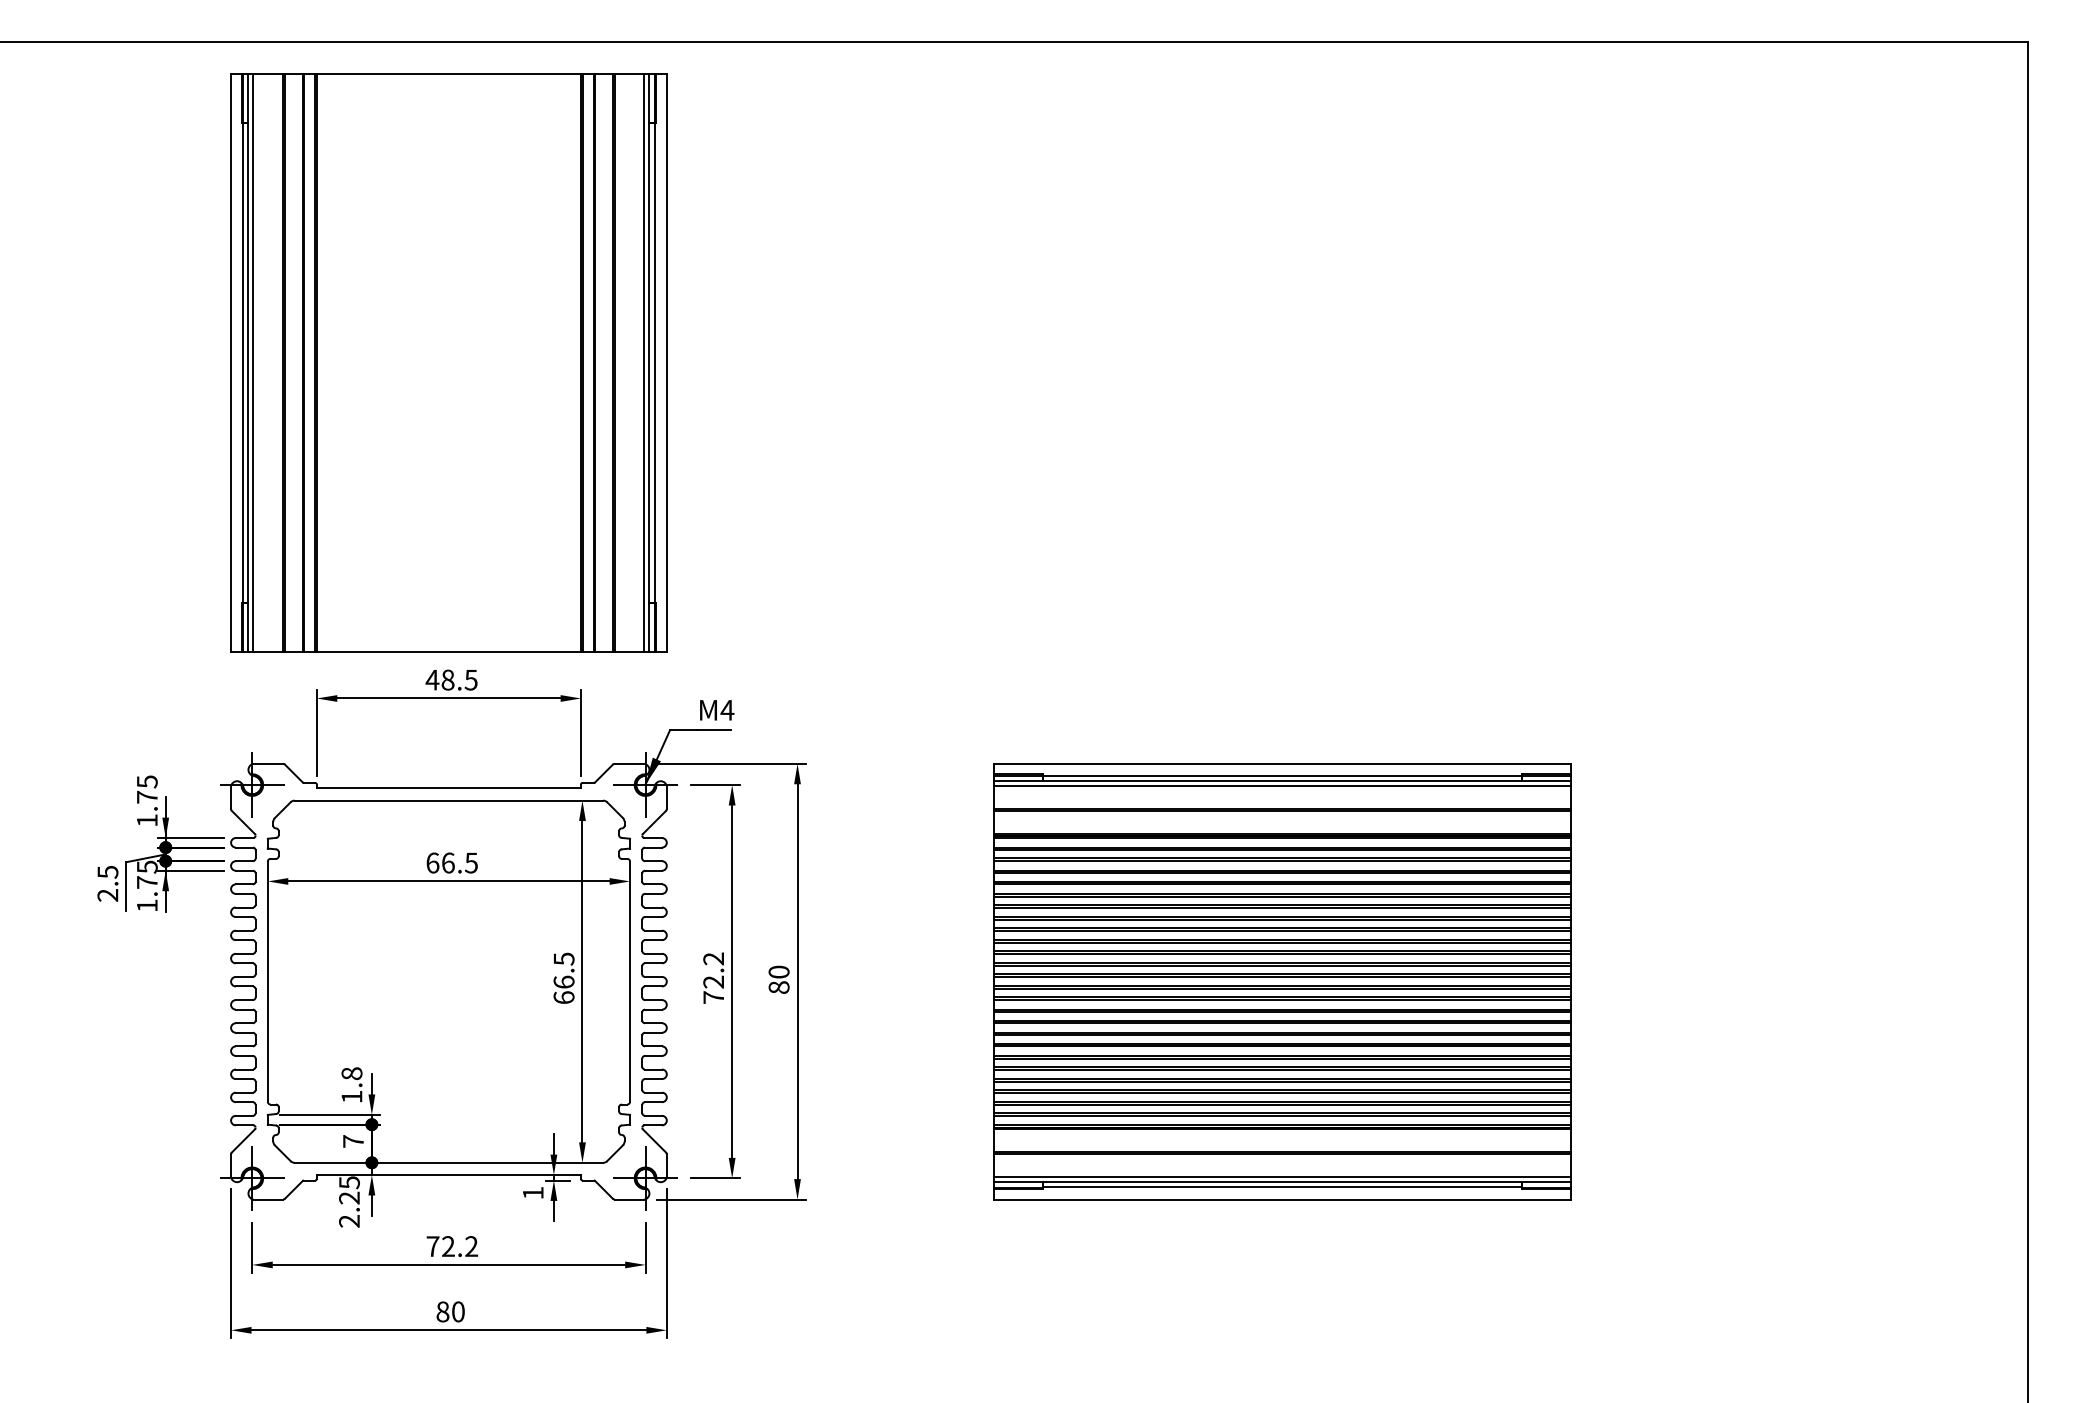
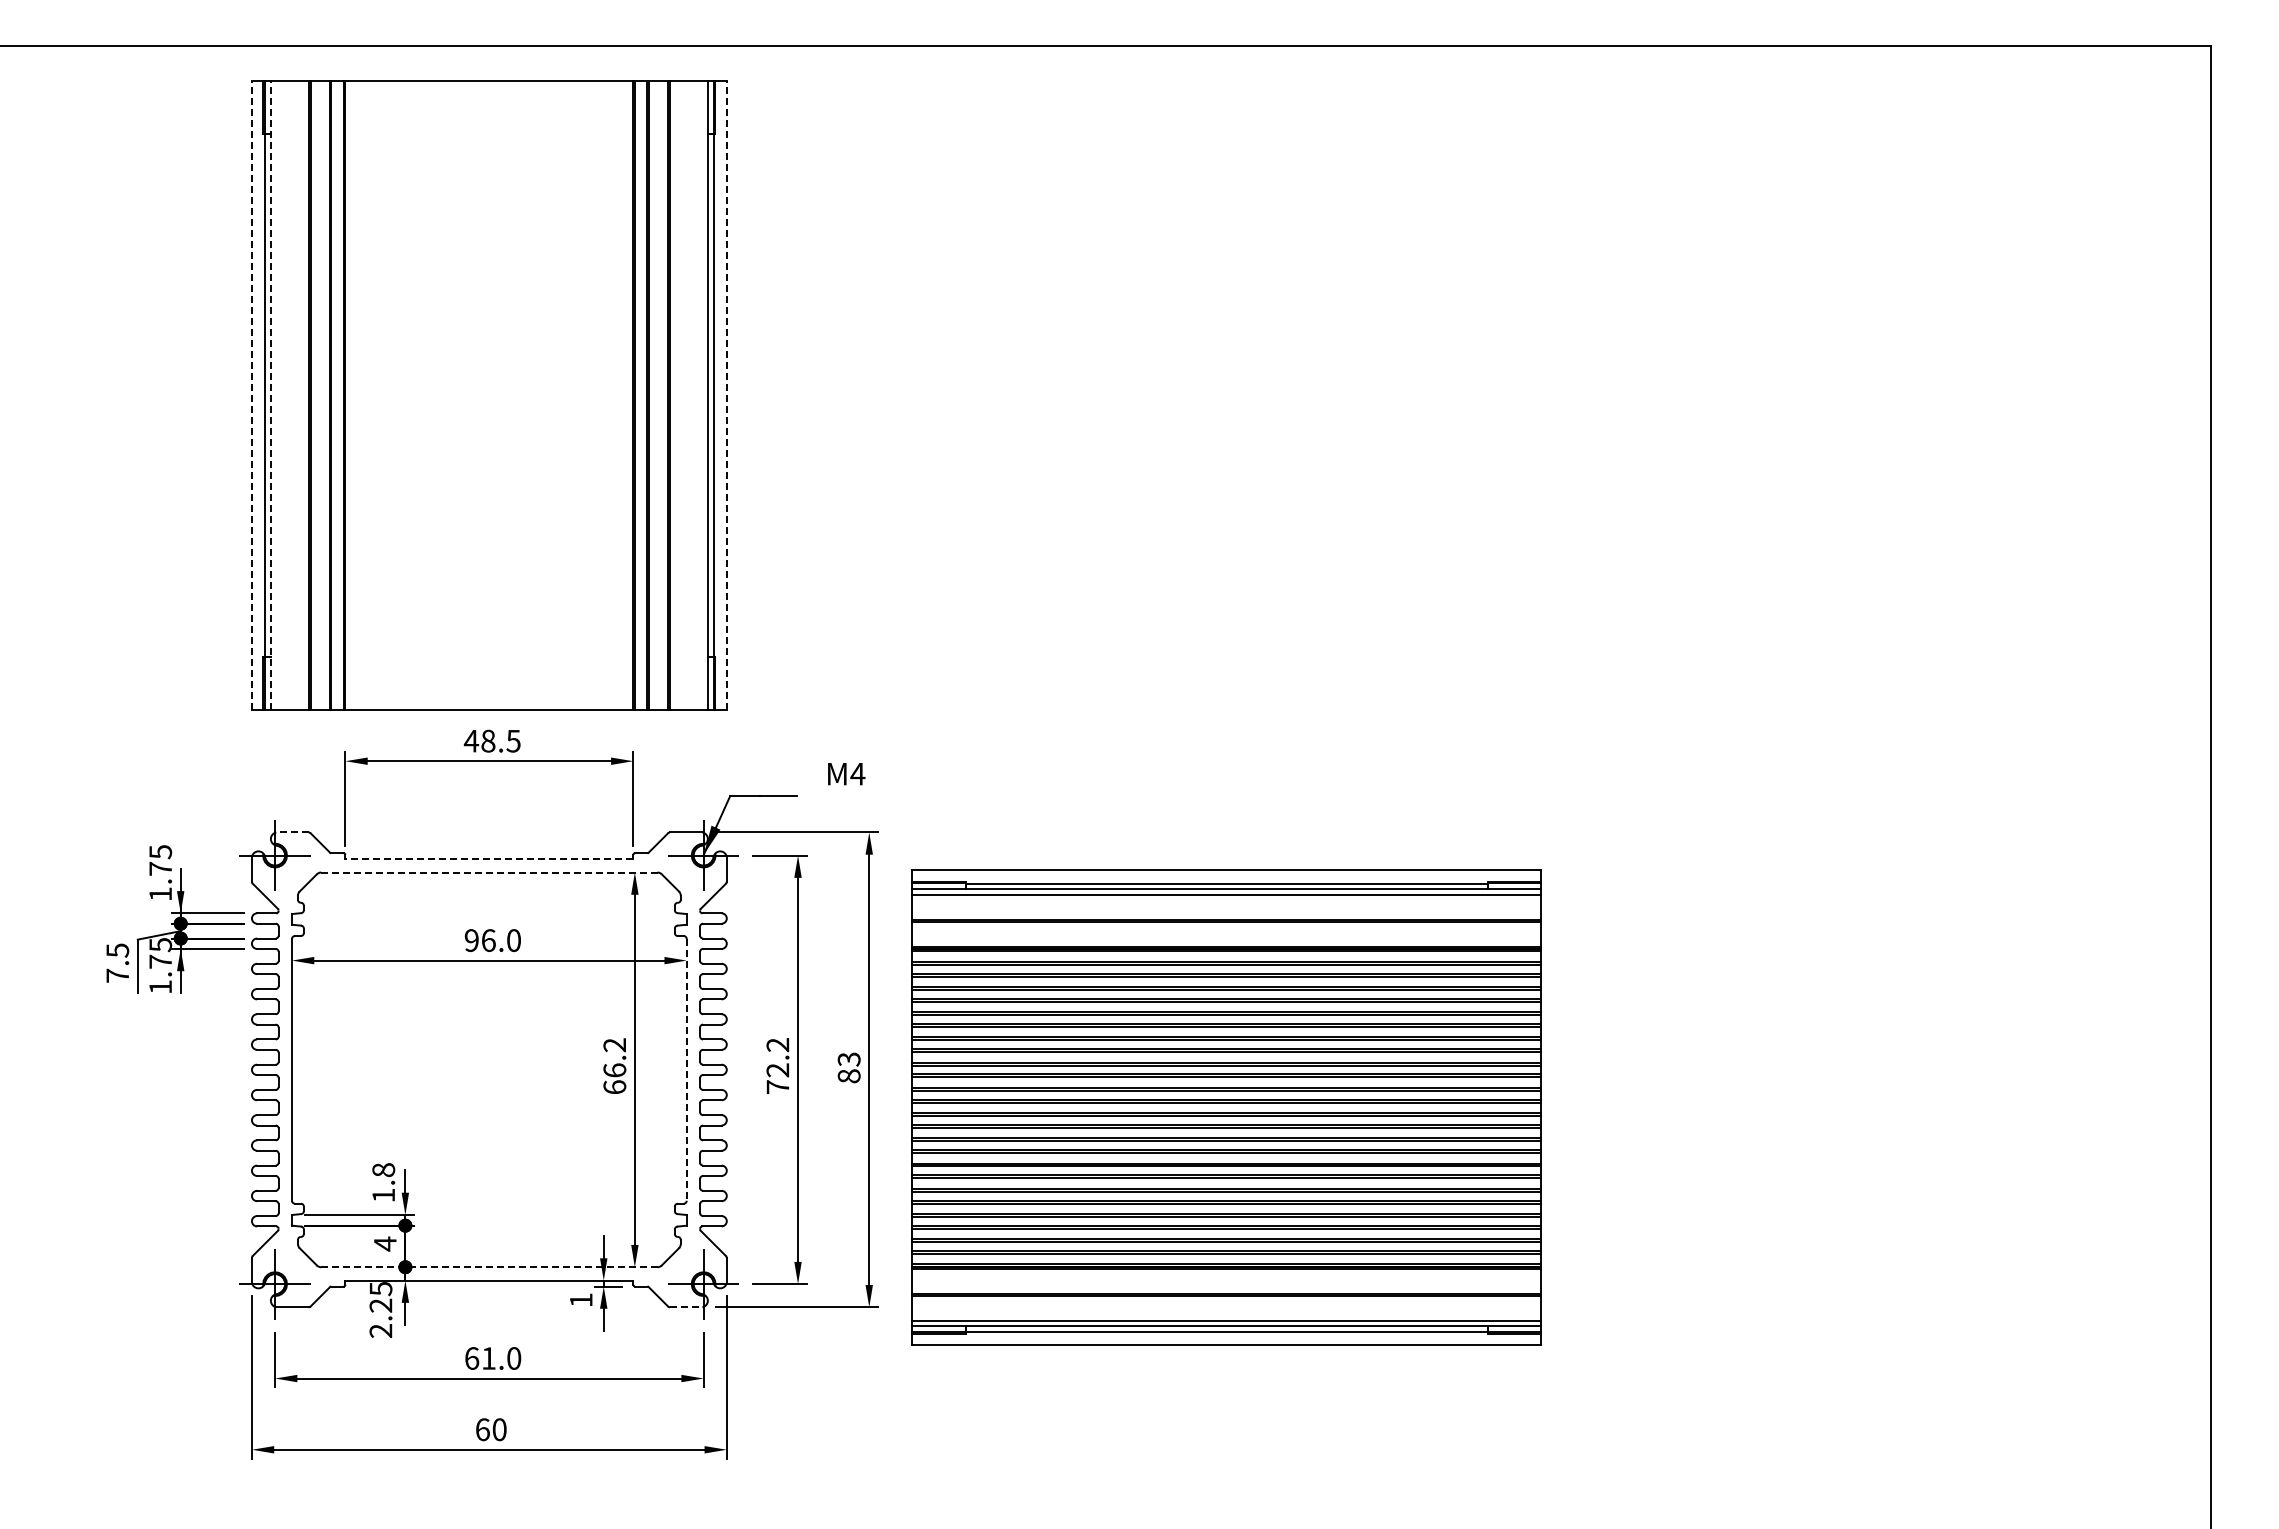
line: (230, 362) -> (251, 395), solid -> dashed
line: (248, 362) -> (270, 395), solid -> dashed
line: (253, 362) -> (276, 395), removed
line: (644, 362) -> (702, 395), removed
line: (666, 362) -> (726, 395), solid -> dashed
text: (716, 710) -> (846, 774), moved
line: (267, 763) -> (291, 832), solid -> dashed
line: (449, 788) -> (489, 859), solid -> dashed
line: (449, 800) -> (489, 872), solid -> dashed
text: (451, 862) -> (492, 940), 66.5 -> 96.0
text: (107, 895) -> (117, 975), 2.5 -> 7.5
text: (563, 959) -> (614, 1045), 66.5 -> 66.2
text: (778, 972) -> (848, 1059), 80 -> 83
line: (629, 981) -> (686, 1069), solid -> dashed
part: (1282, 981) -> (1226, 1107), moved
text: (353, 1141) -> (385, 1243), 7 -> 4
line: (448, 1163) -> (488, 1267), solid -> dashed
line: (629, 1199) -> (686, 1307), solid -> dashed
text: (452, 1246) -> (493, 1358), 72.2 -> 61.0
text: (442, 1311) -> (482, 1429), 80 -> 60

